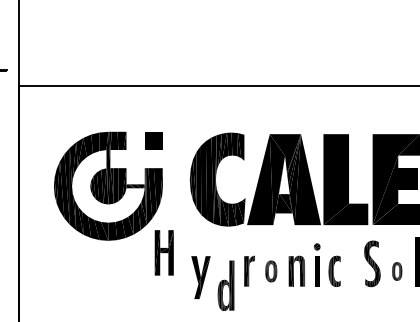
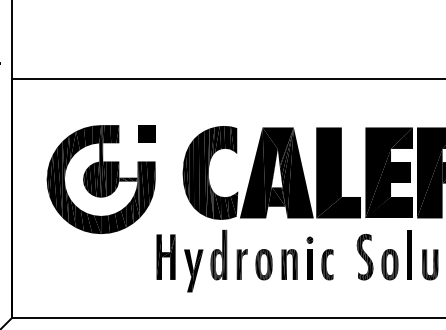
part: (163, 252) -> (165, 256), moved
part: (270, 271) -> (263, 264), size x1.43
part: (396, 271) -> (389, 264), size x1.67
part: (225, 285) -> (218, 254), moved

